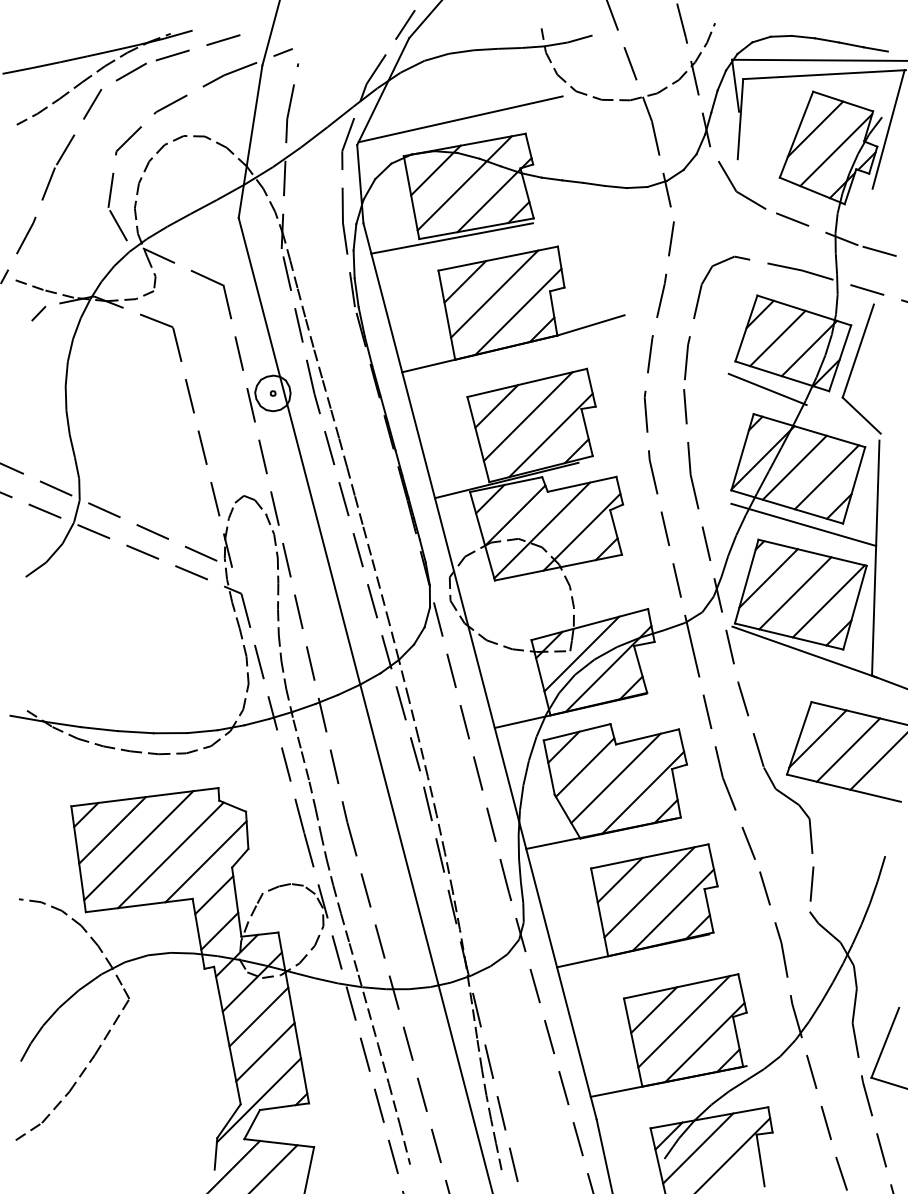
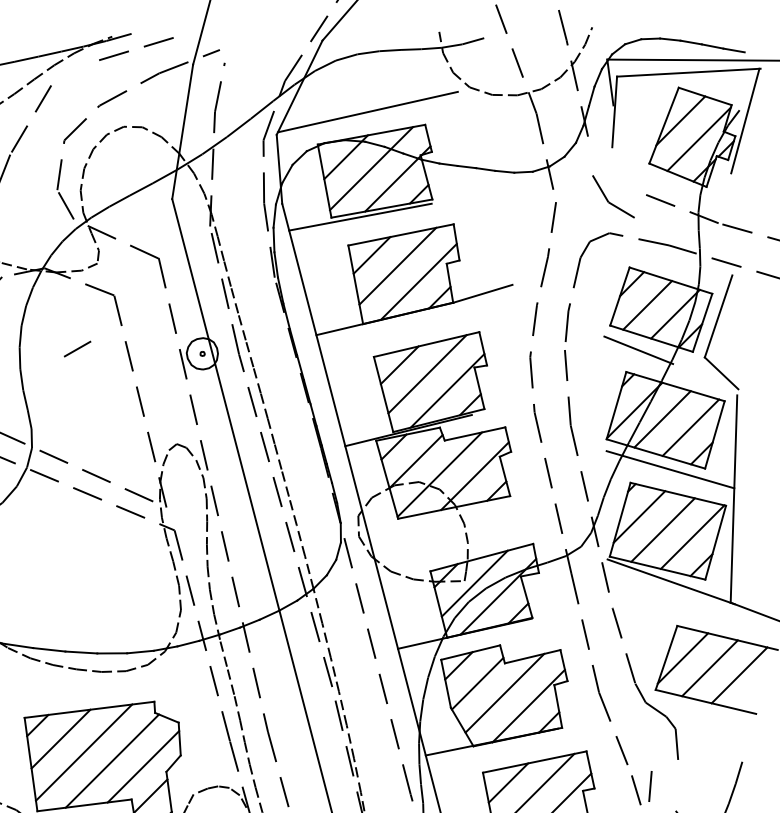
line: (130, 71) -> (76, 348), moved
part: (735, 187) -> (607, 198), moved
line: (811, 883) -> (649, 785), moved

